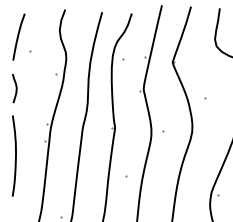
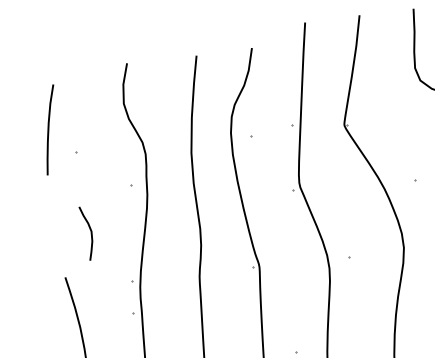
curve: (15, 88) -> (89, 232), moved

